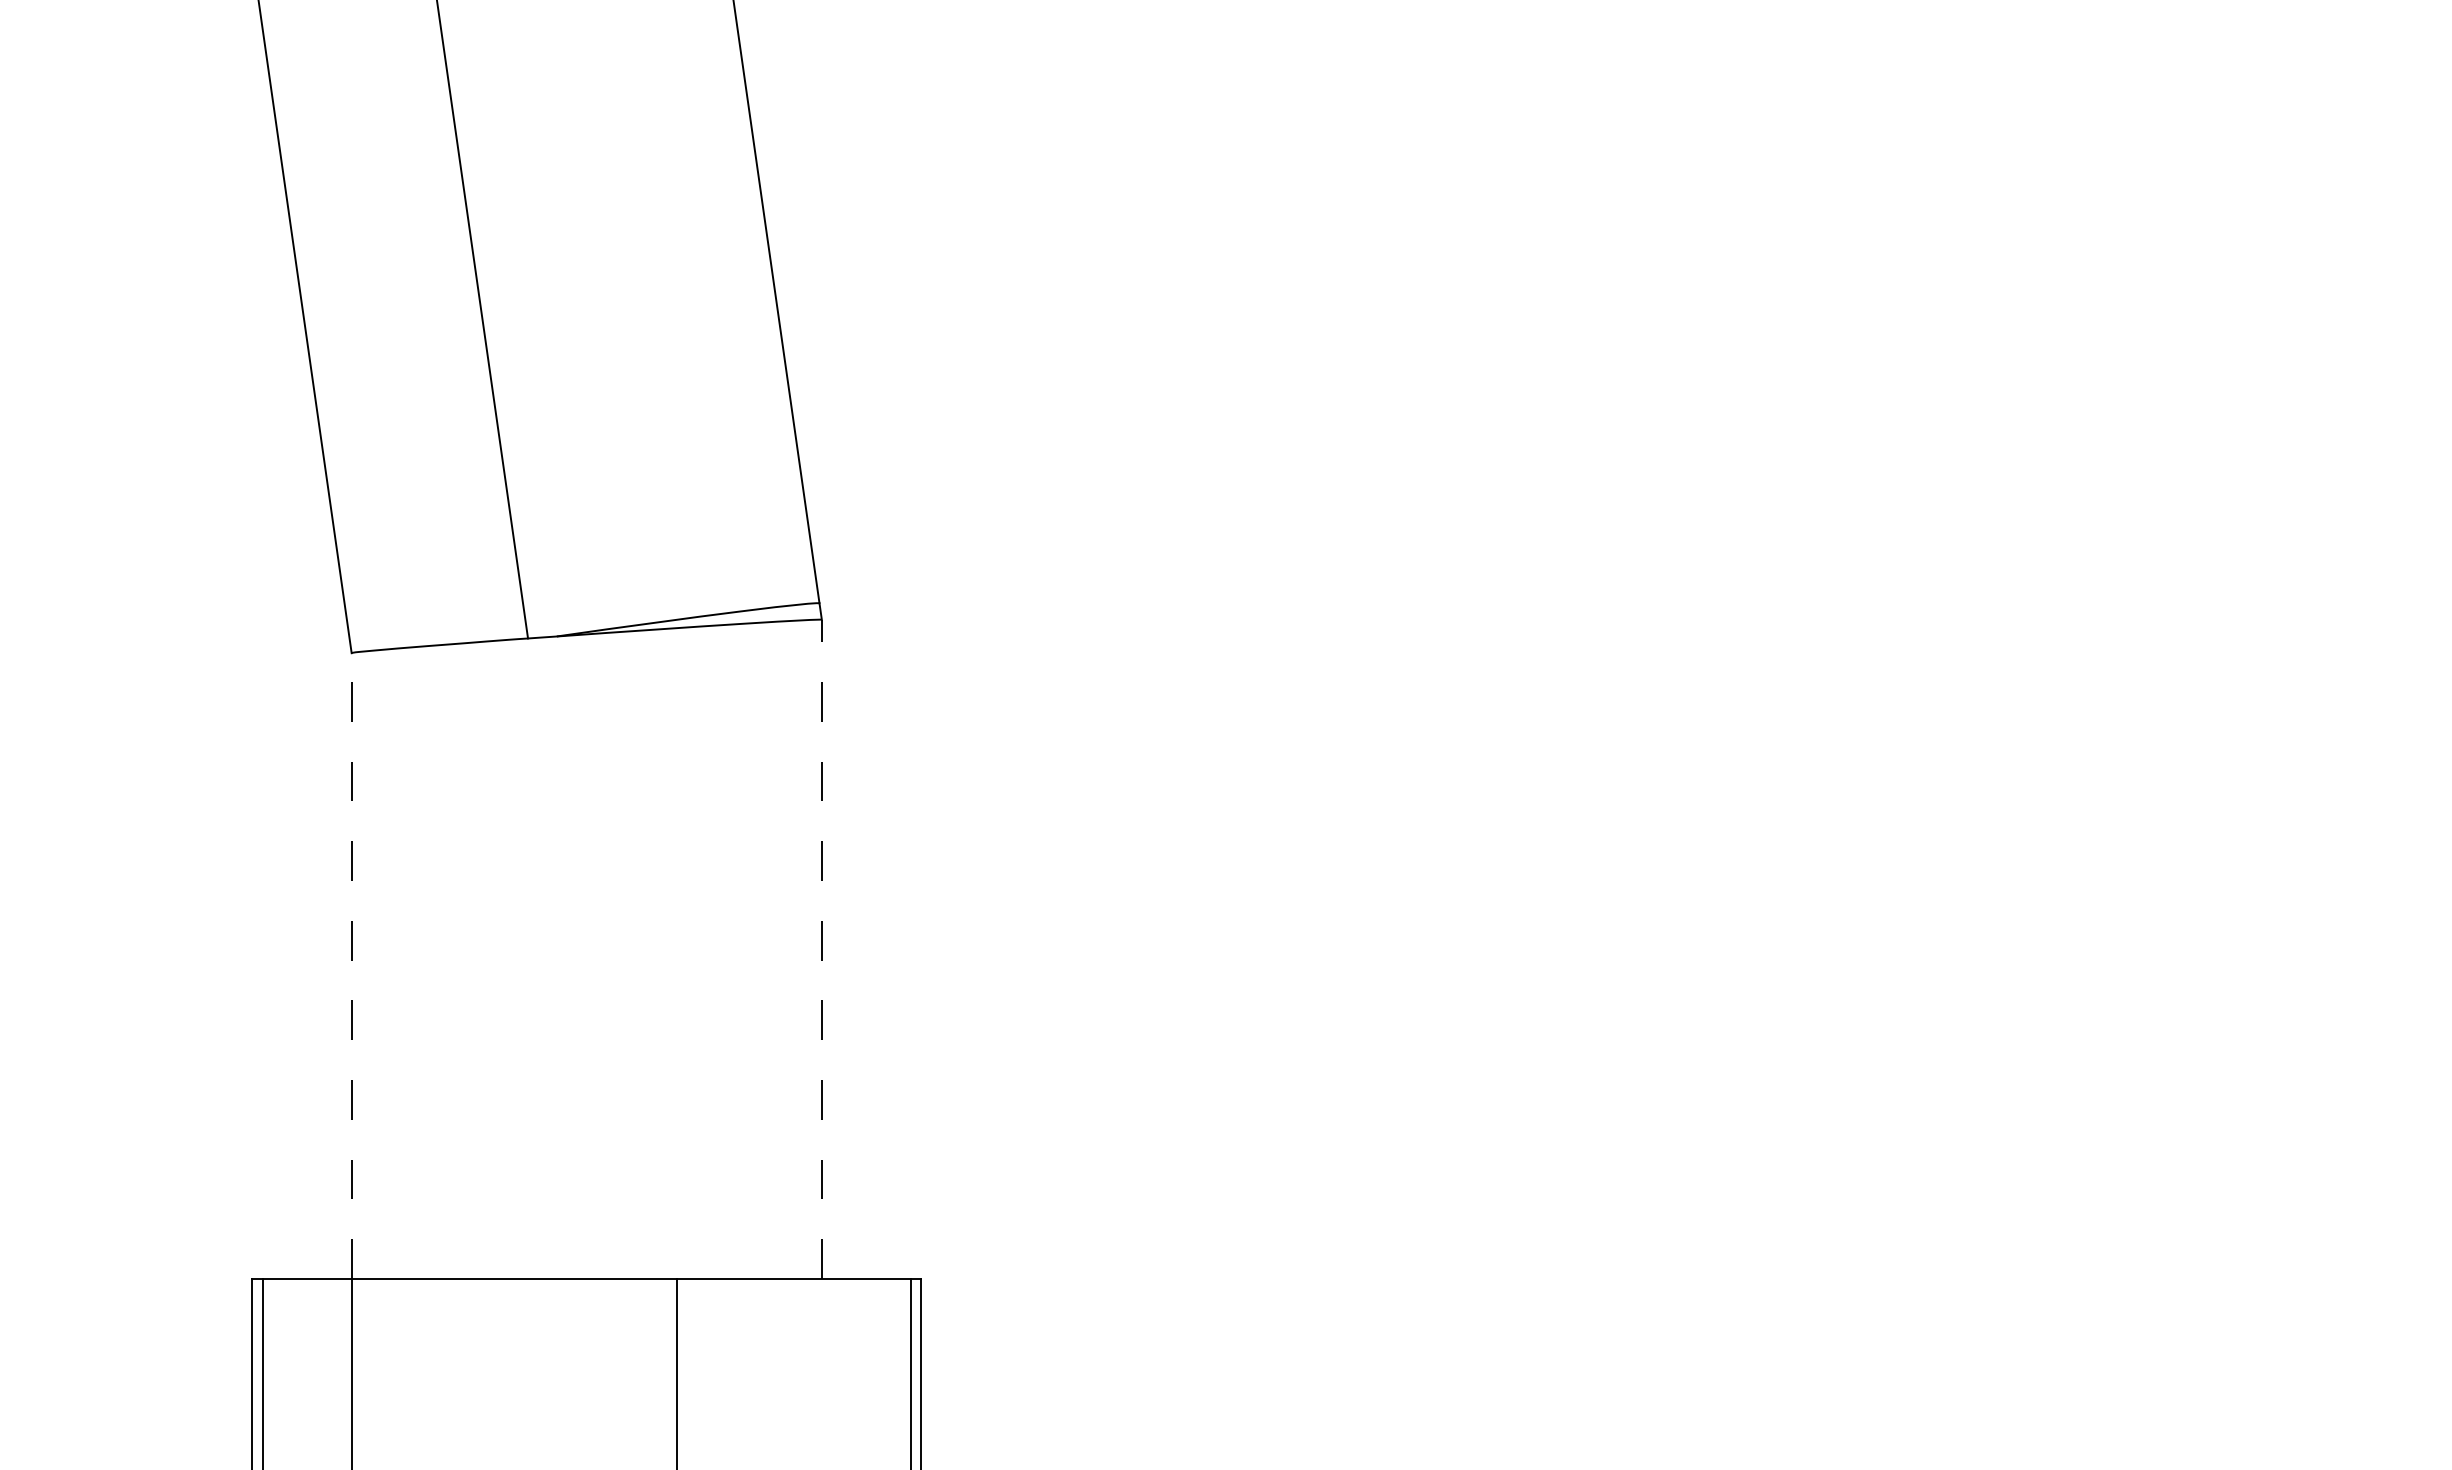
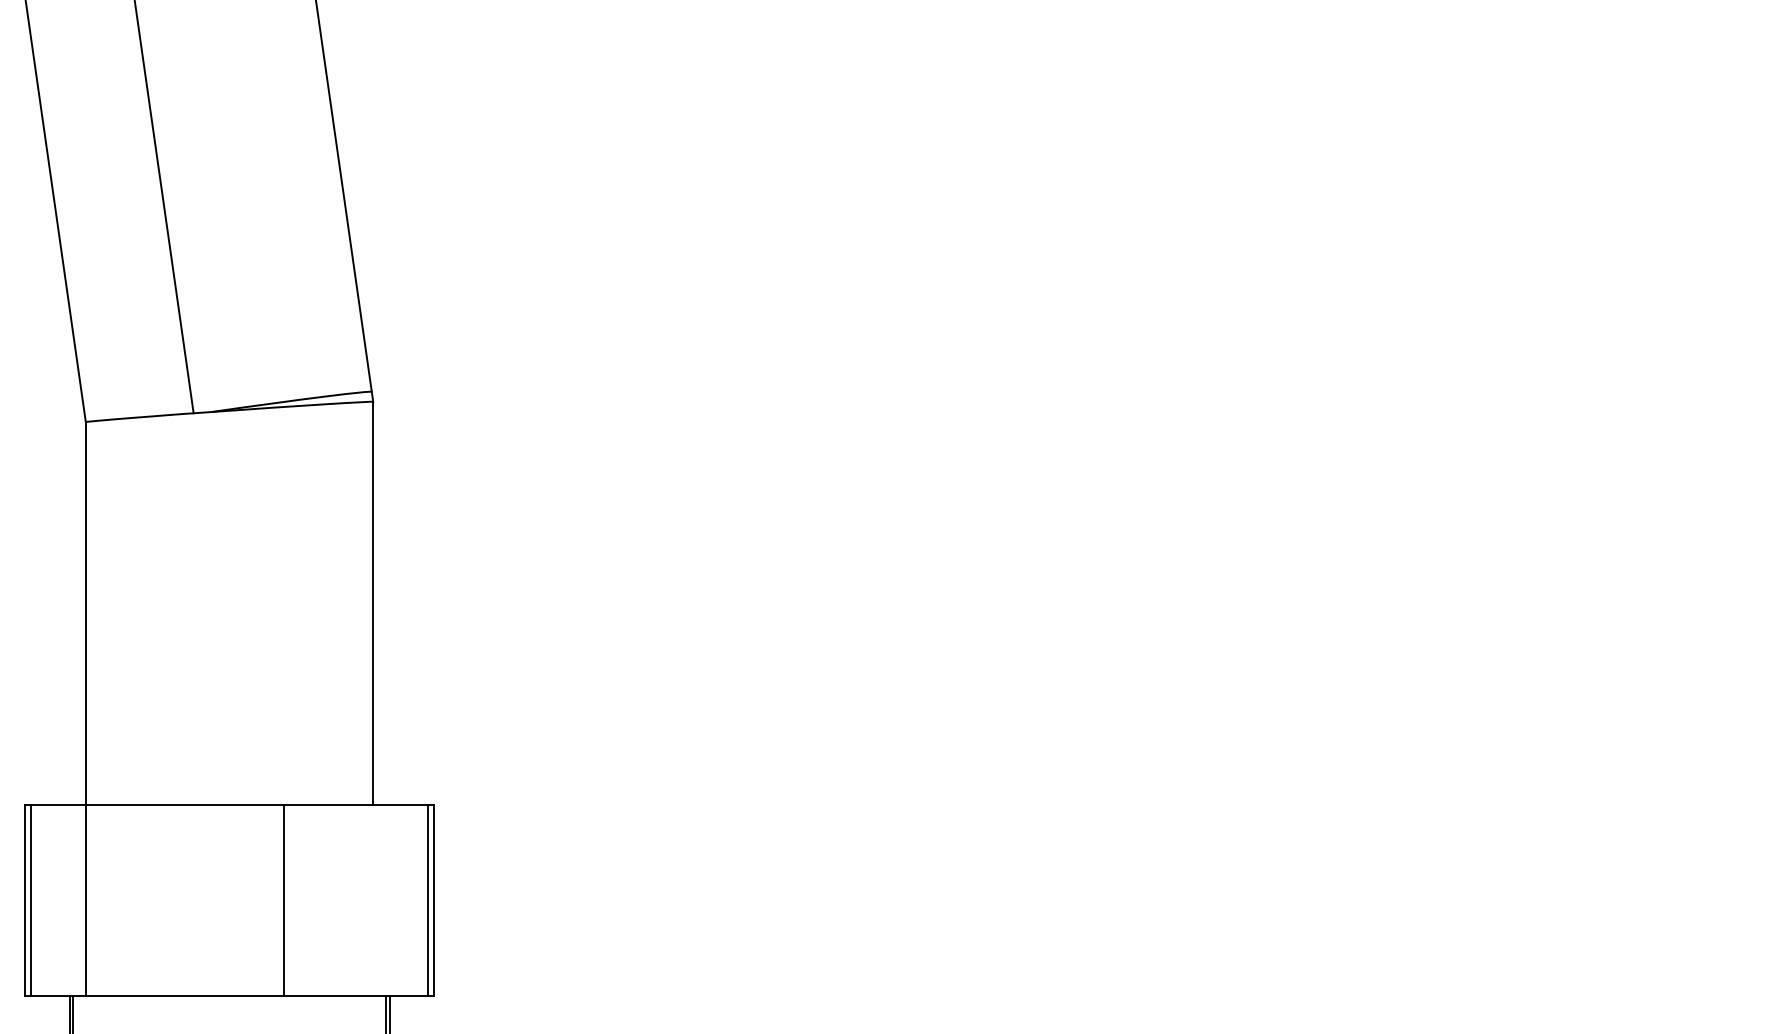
line: (822, 948) -> (373, 602), dashed -> solid
line: (351, 966) -> (85, 613), dashed -> solid

